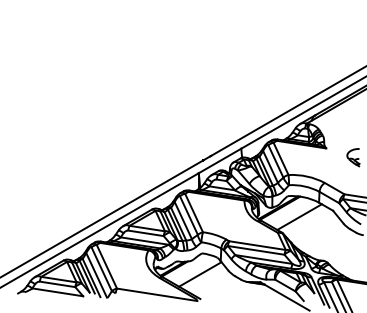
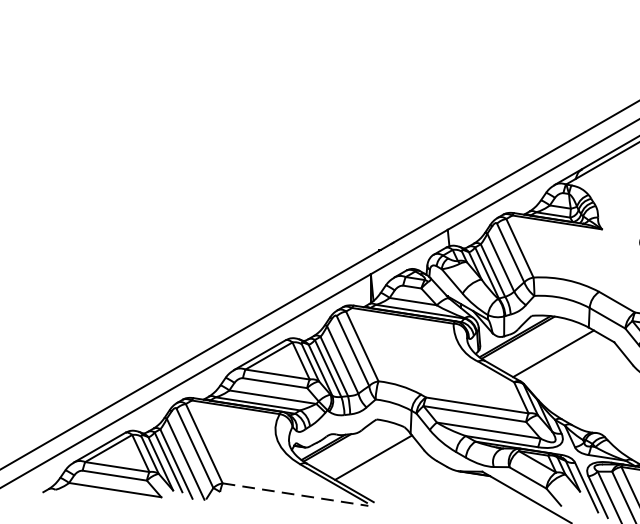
line: (157, 294) -> (296, 494), solid -> dashed

